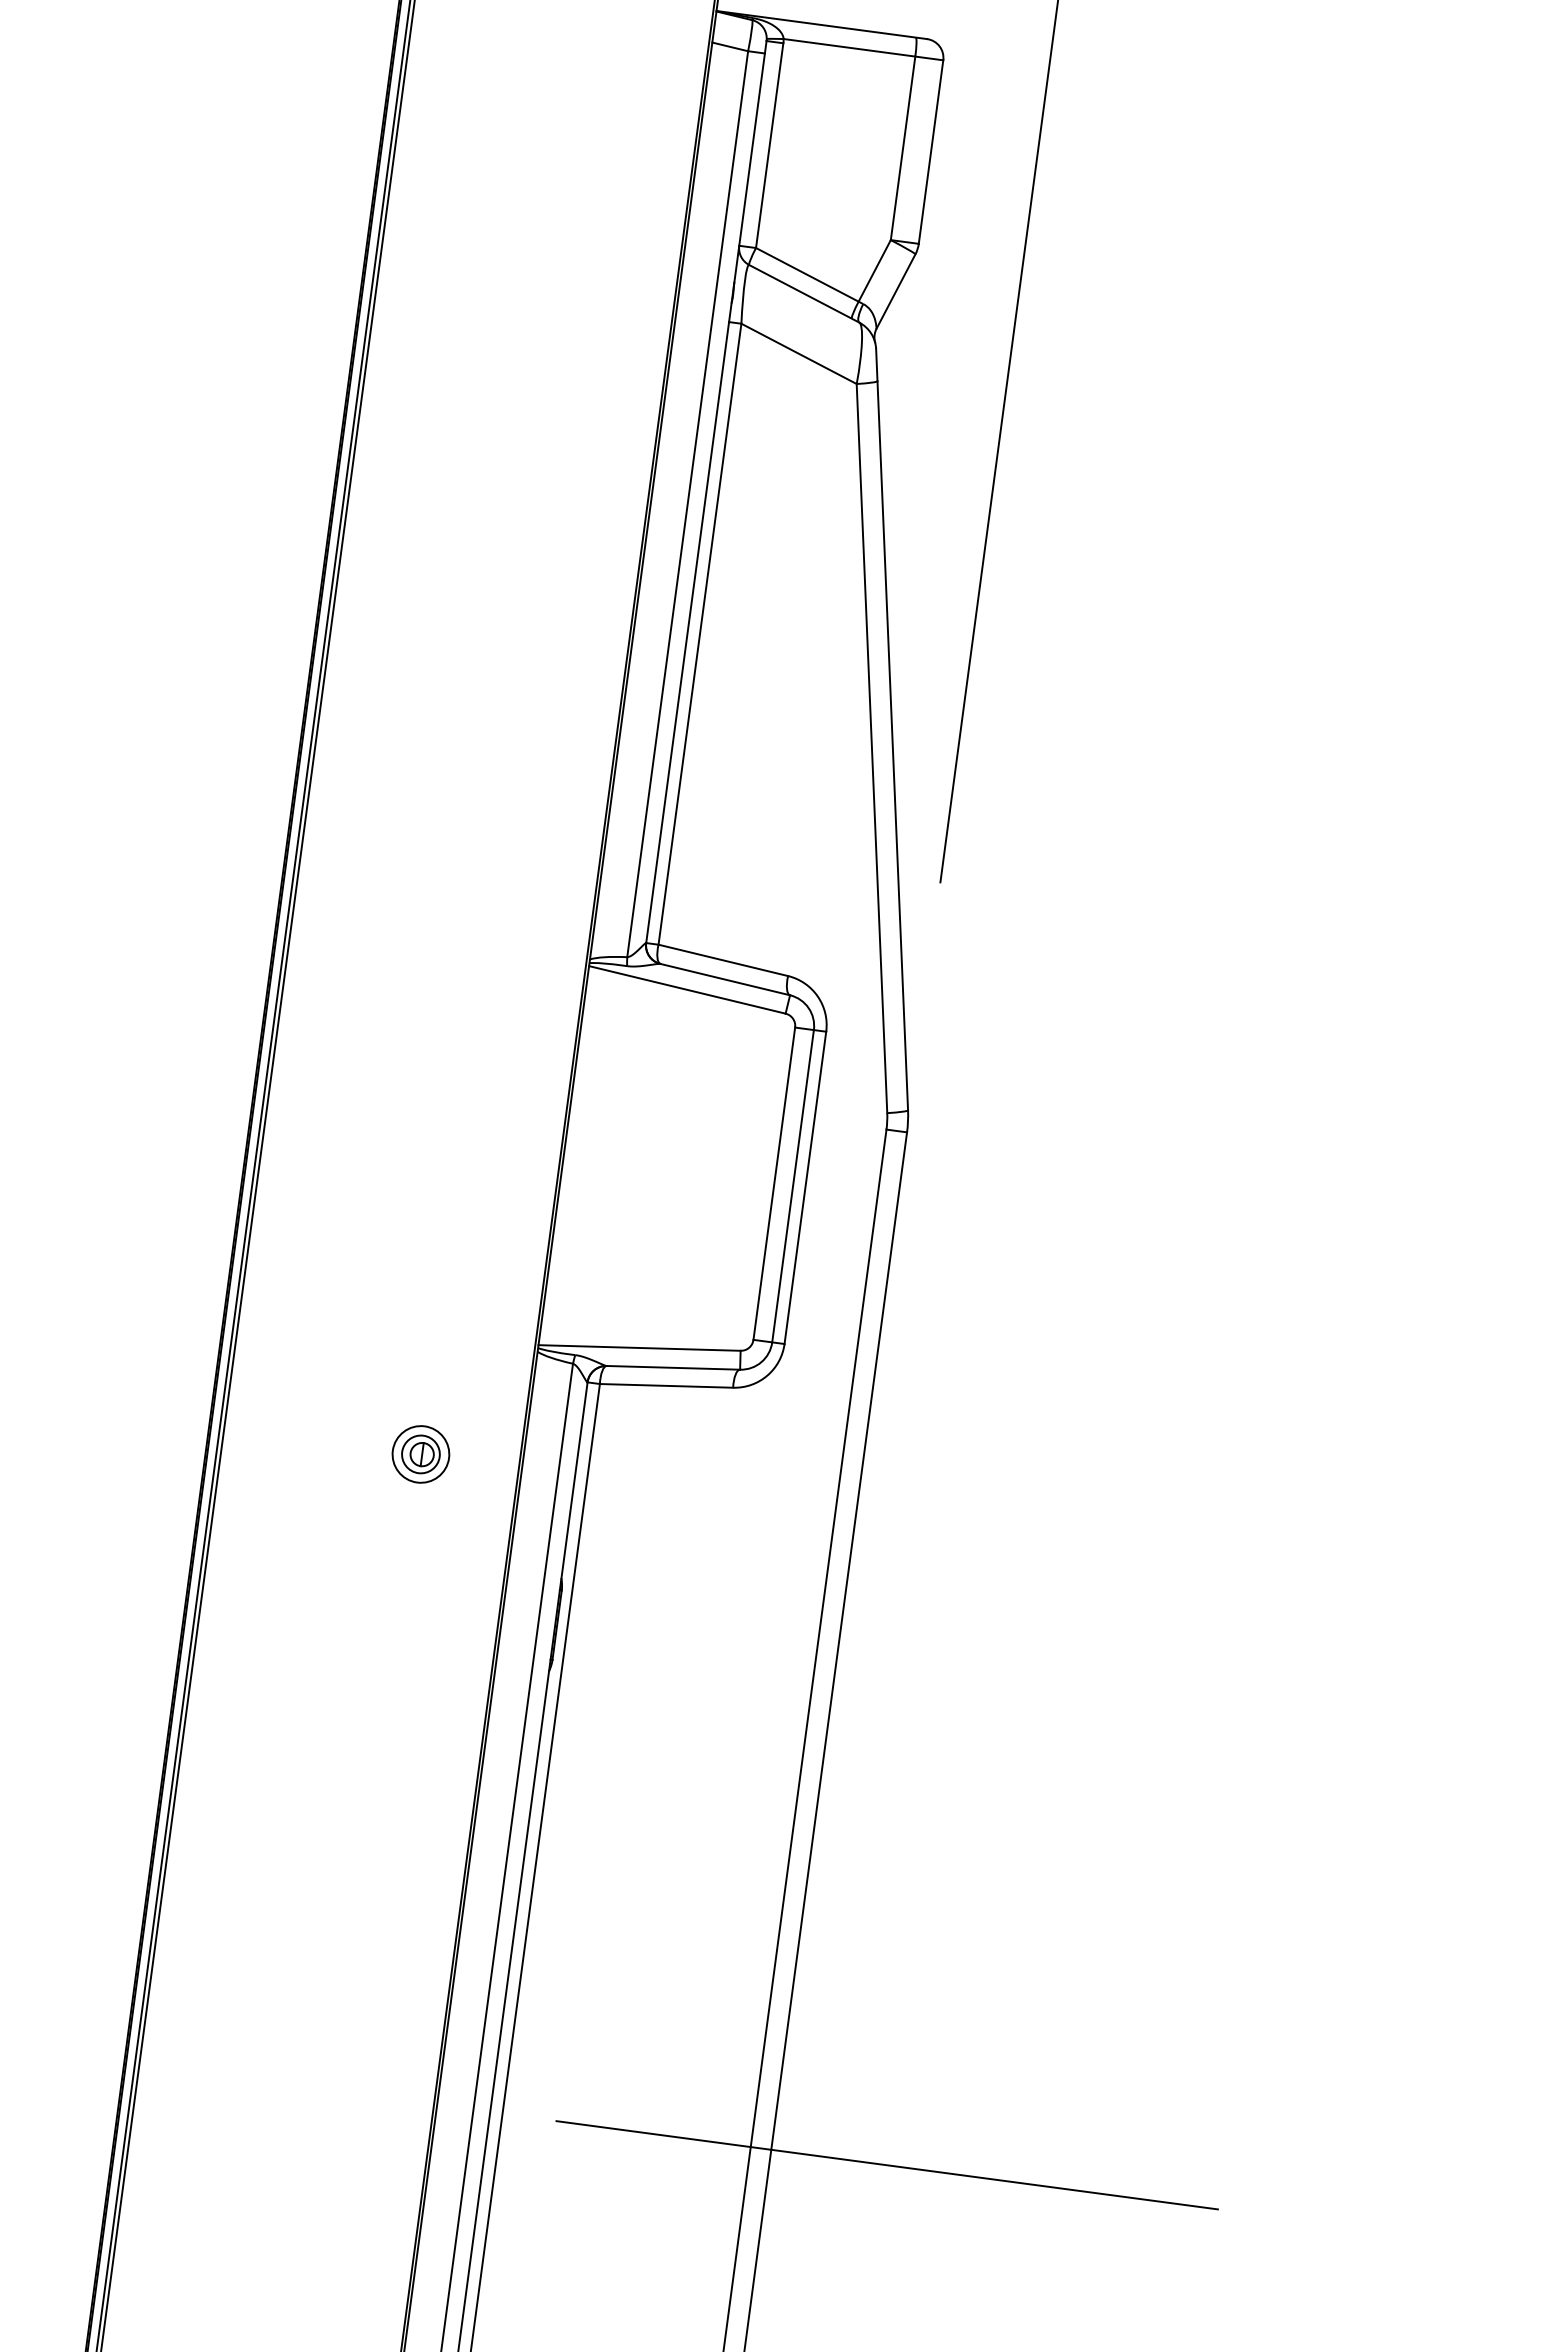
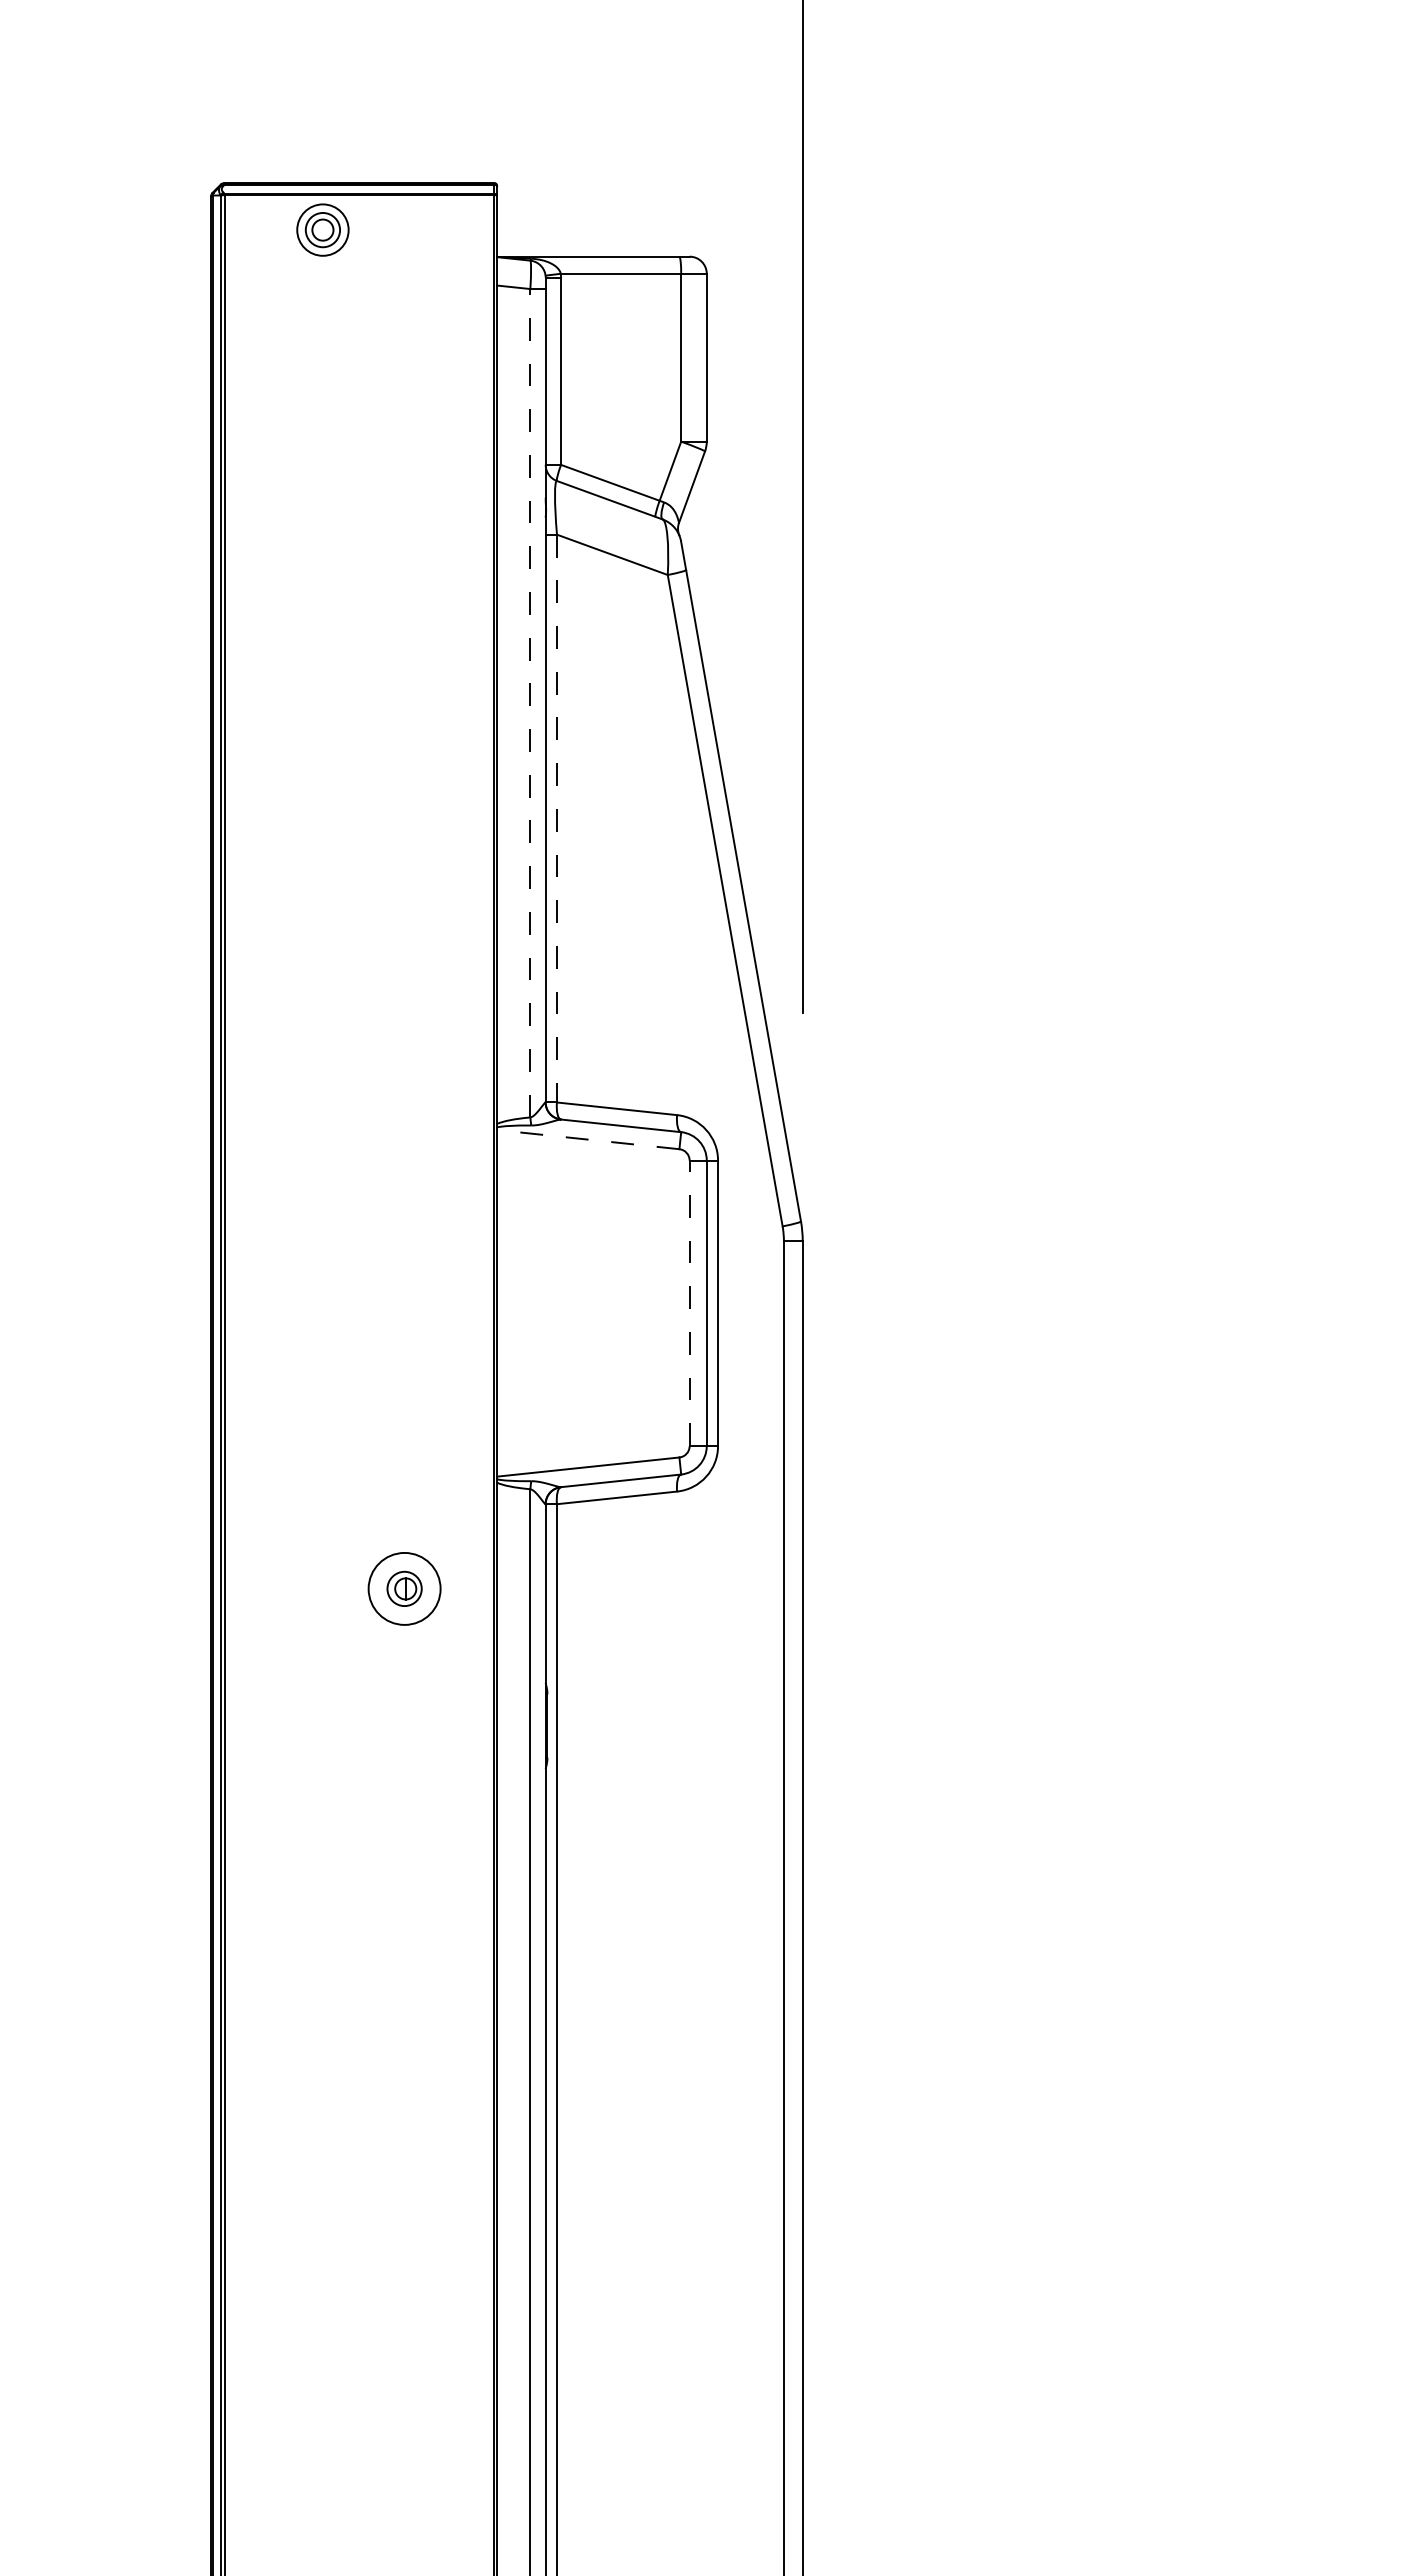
line: (687, 503) -> (530, 702), solid -> dashed
line: (699, 634) -> (556, 818), solid -> dashed
line: (687, 989) -> (588, 1139), solid -> dashed
line: (774, 1183) -> (689, 1303), solid -> dashed
circle: (420, 1453) -> (404, 1588), size x1.4
line: (886, 2165) -> (908, 2171), removed

